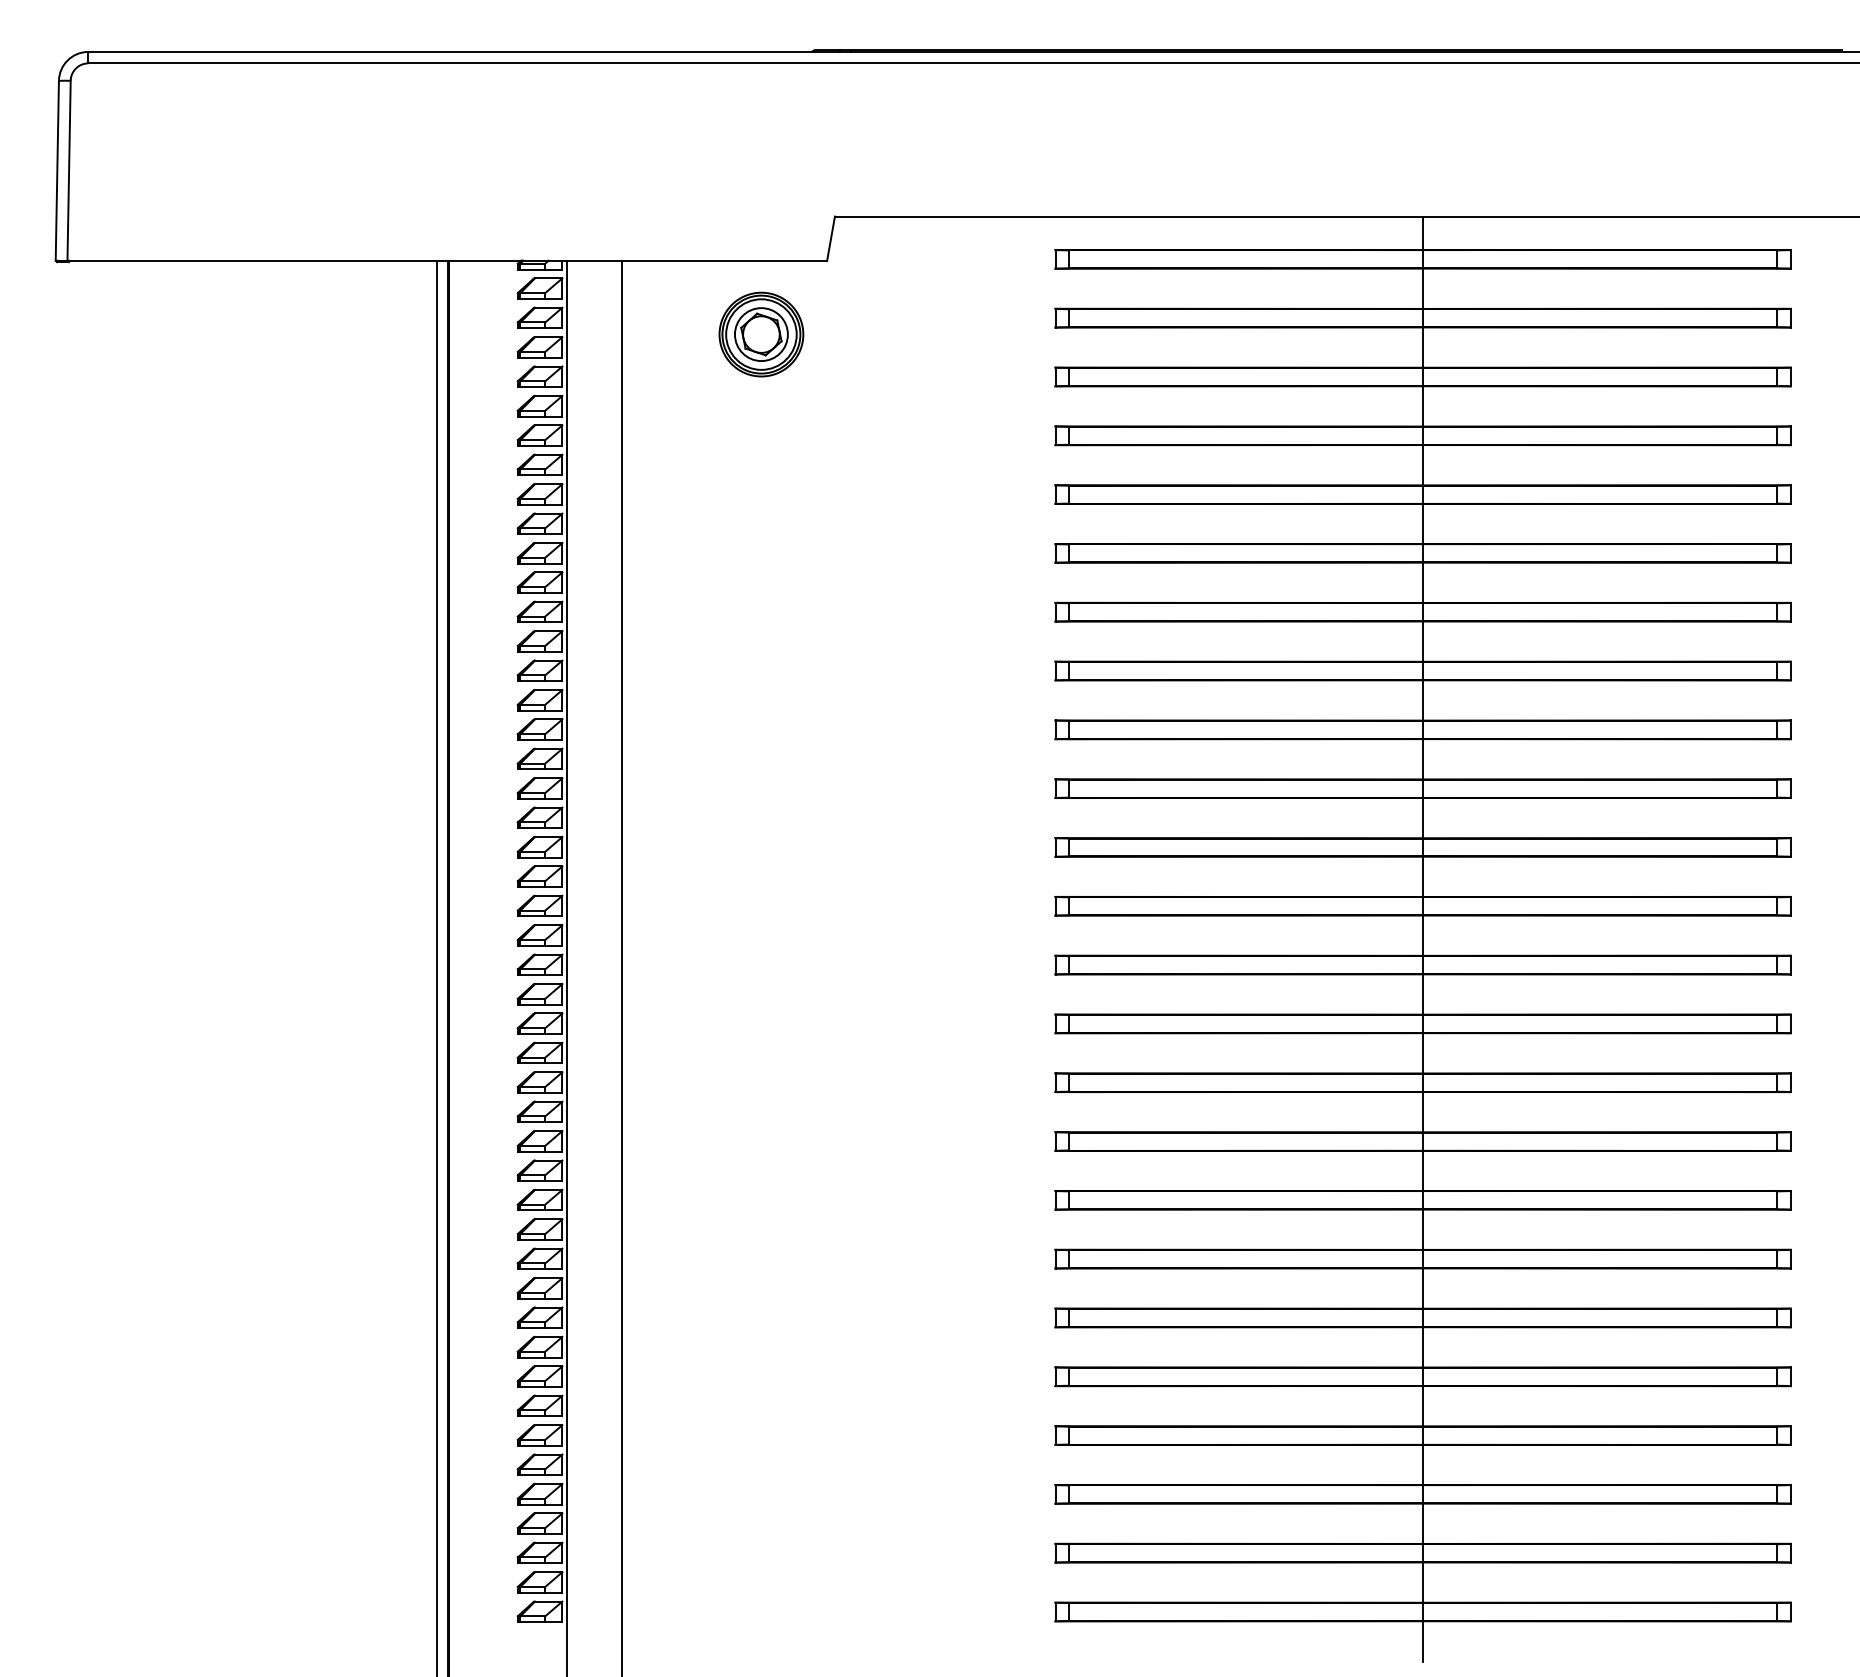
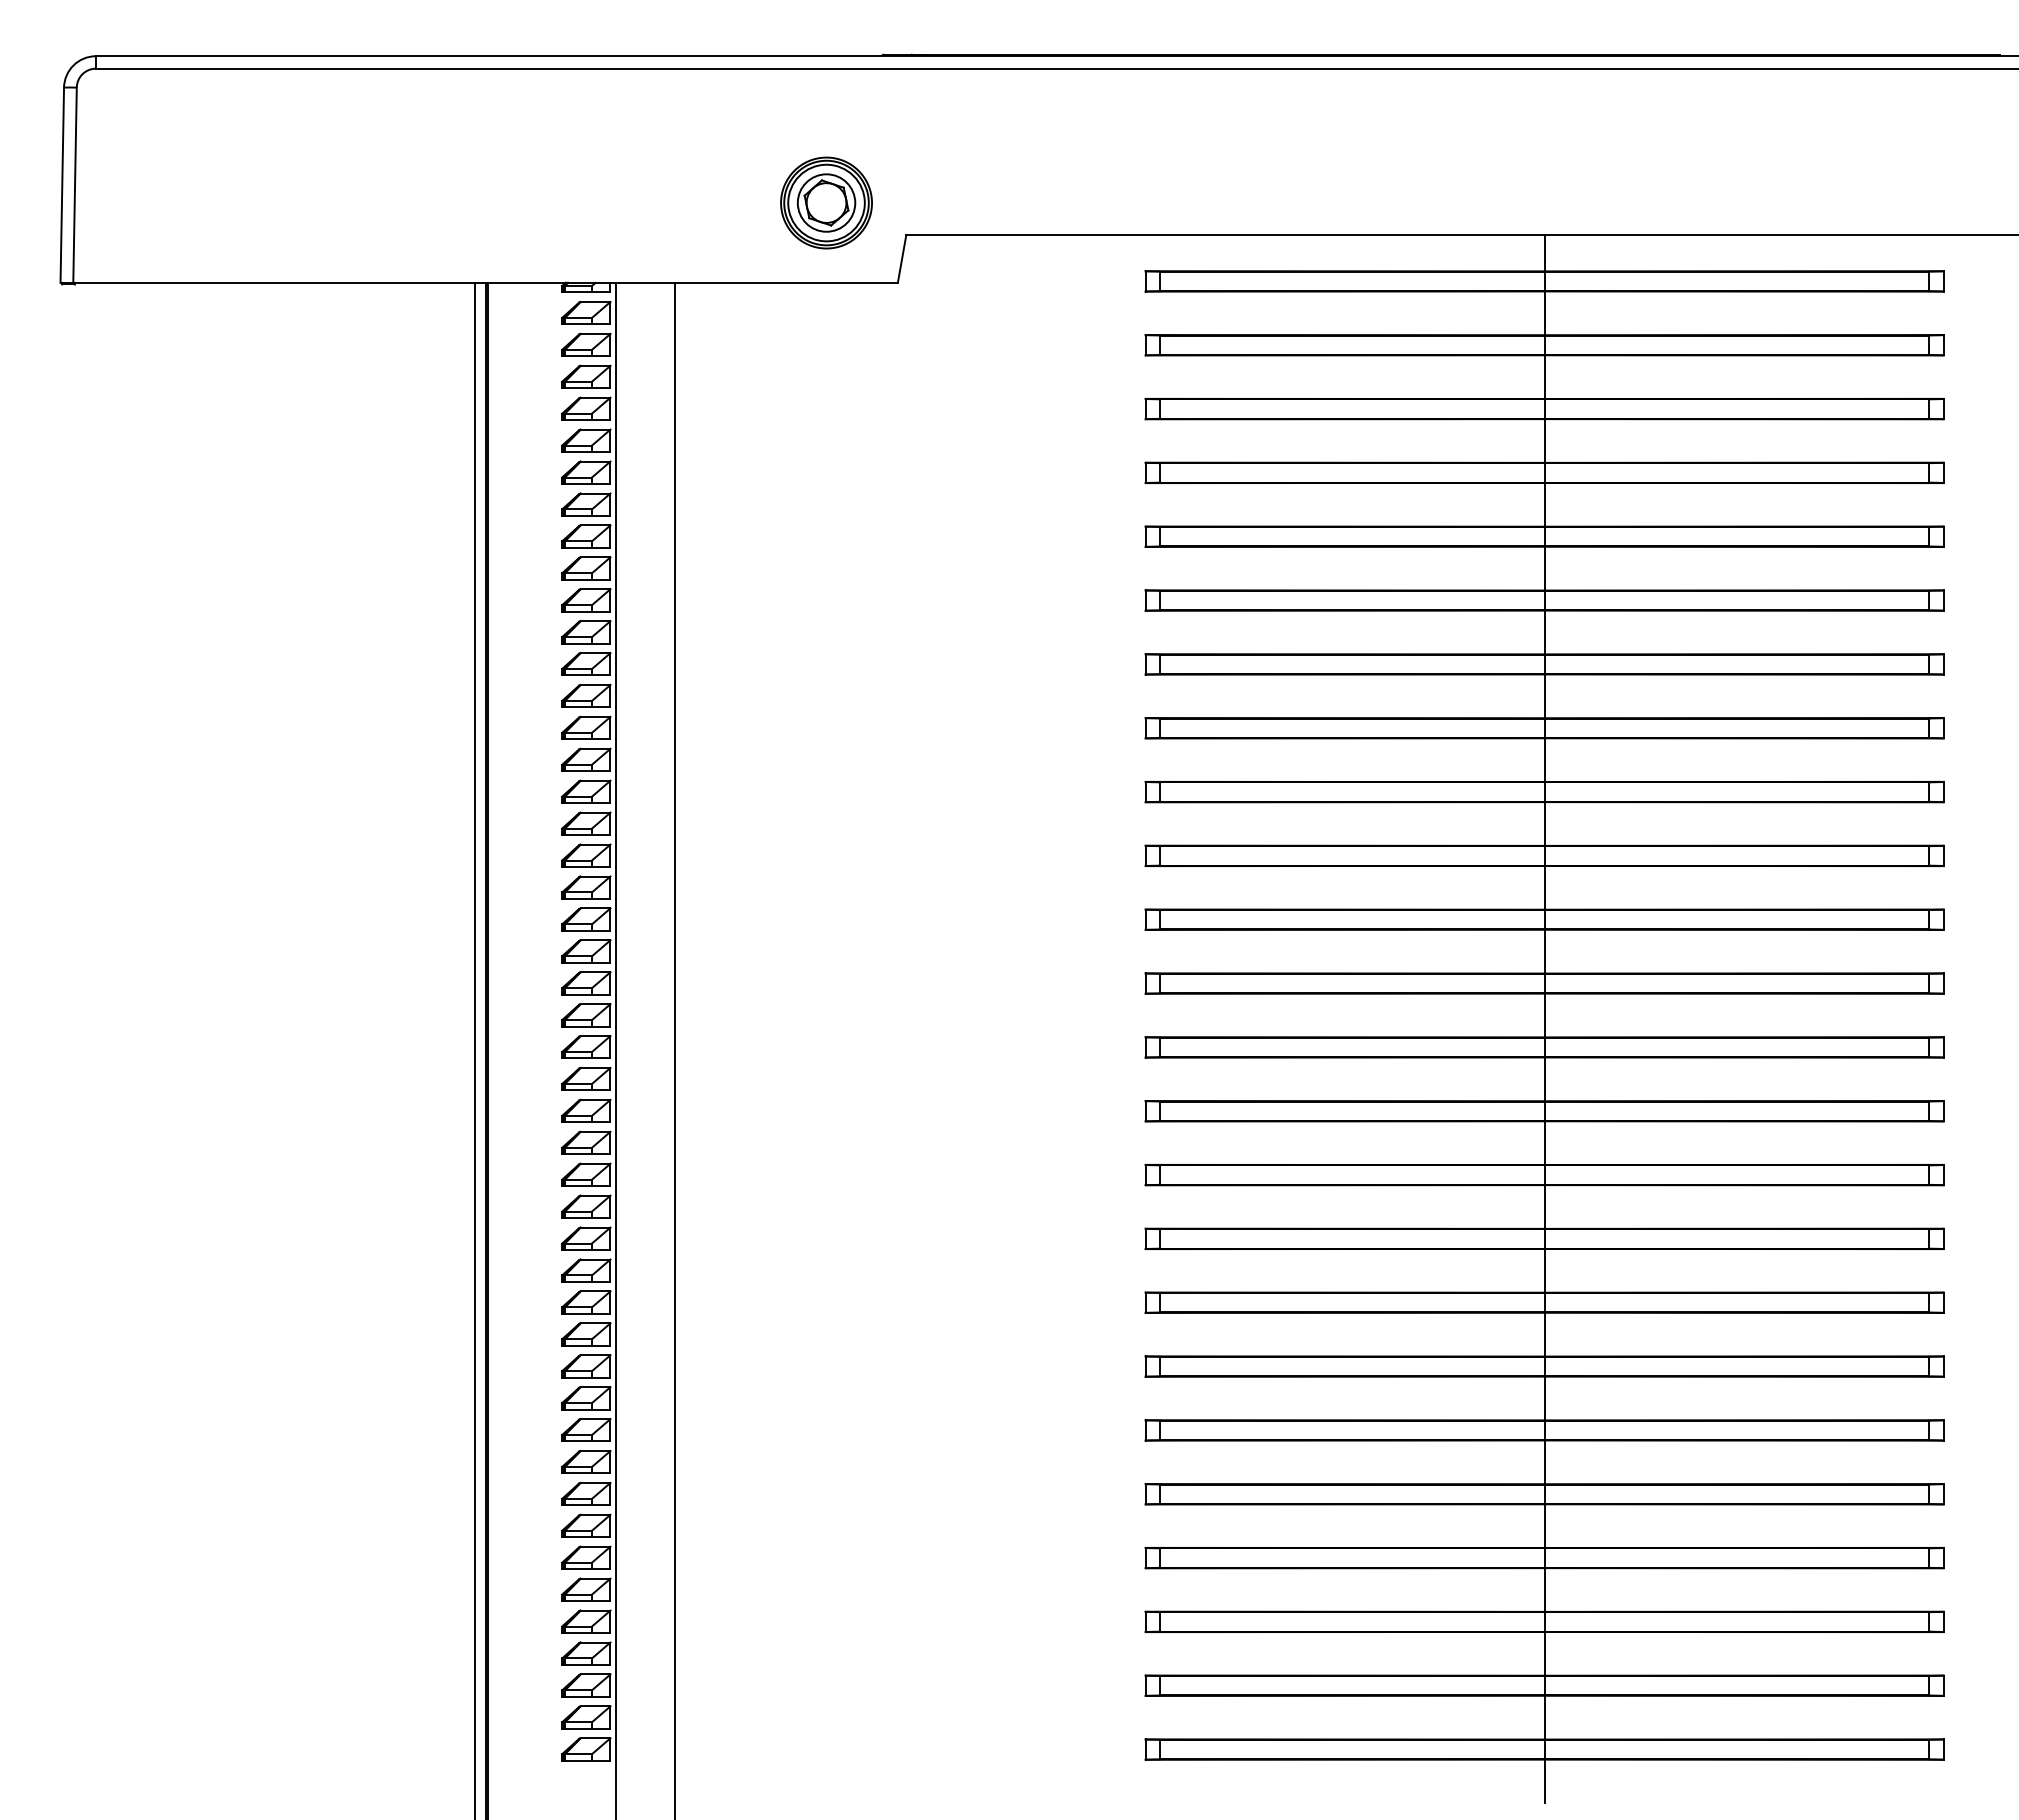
part: (761, 334) -> (826, 202), moved

